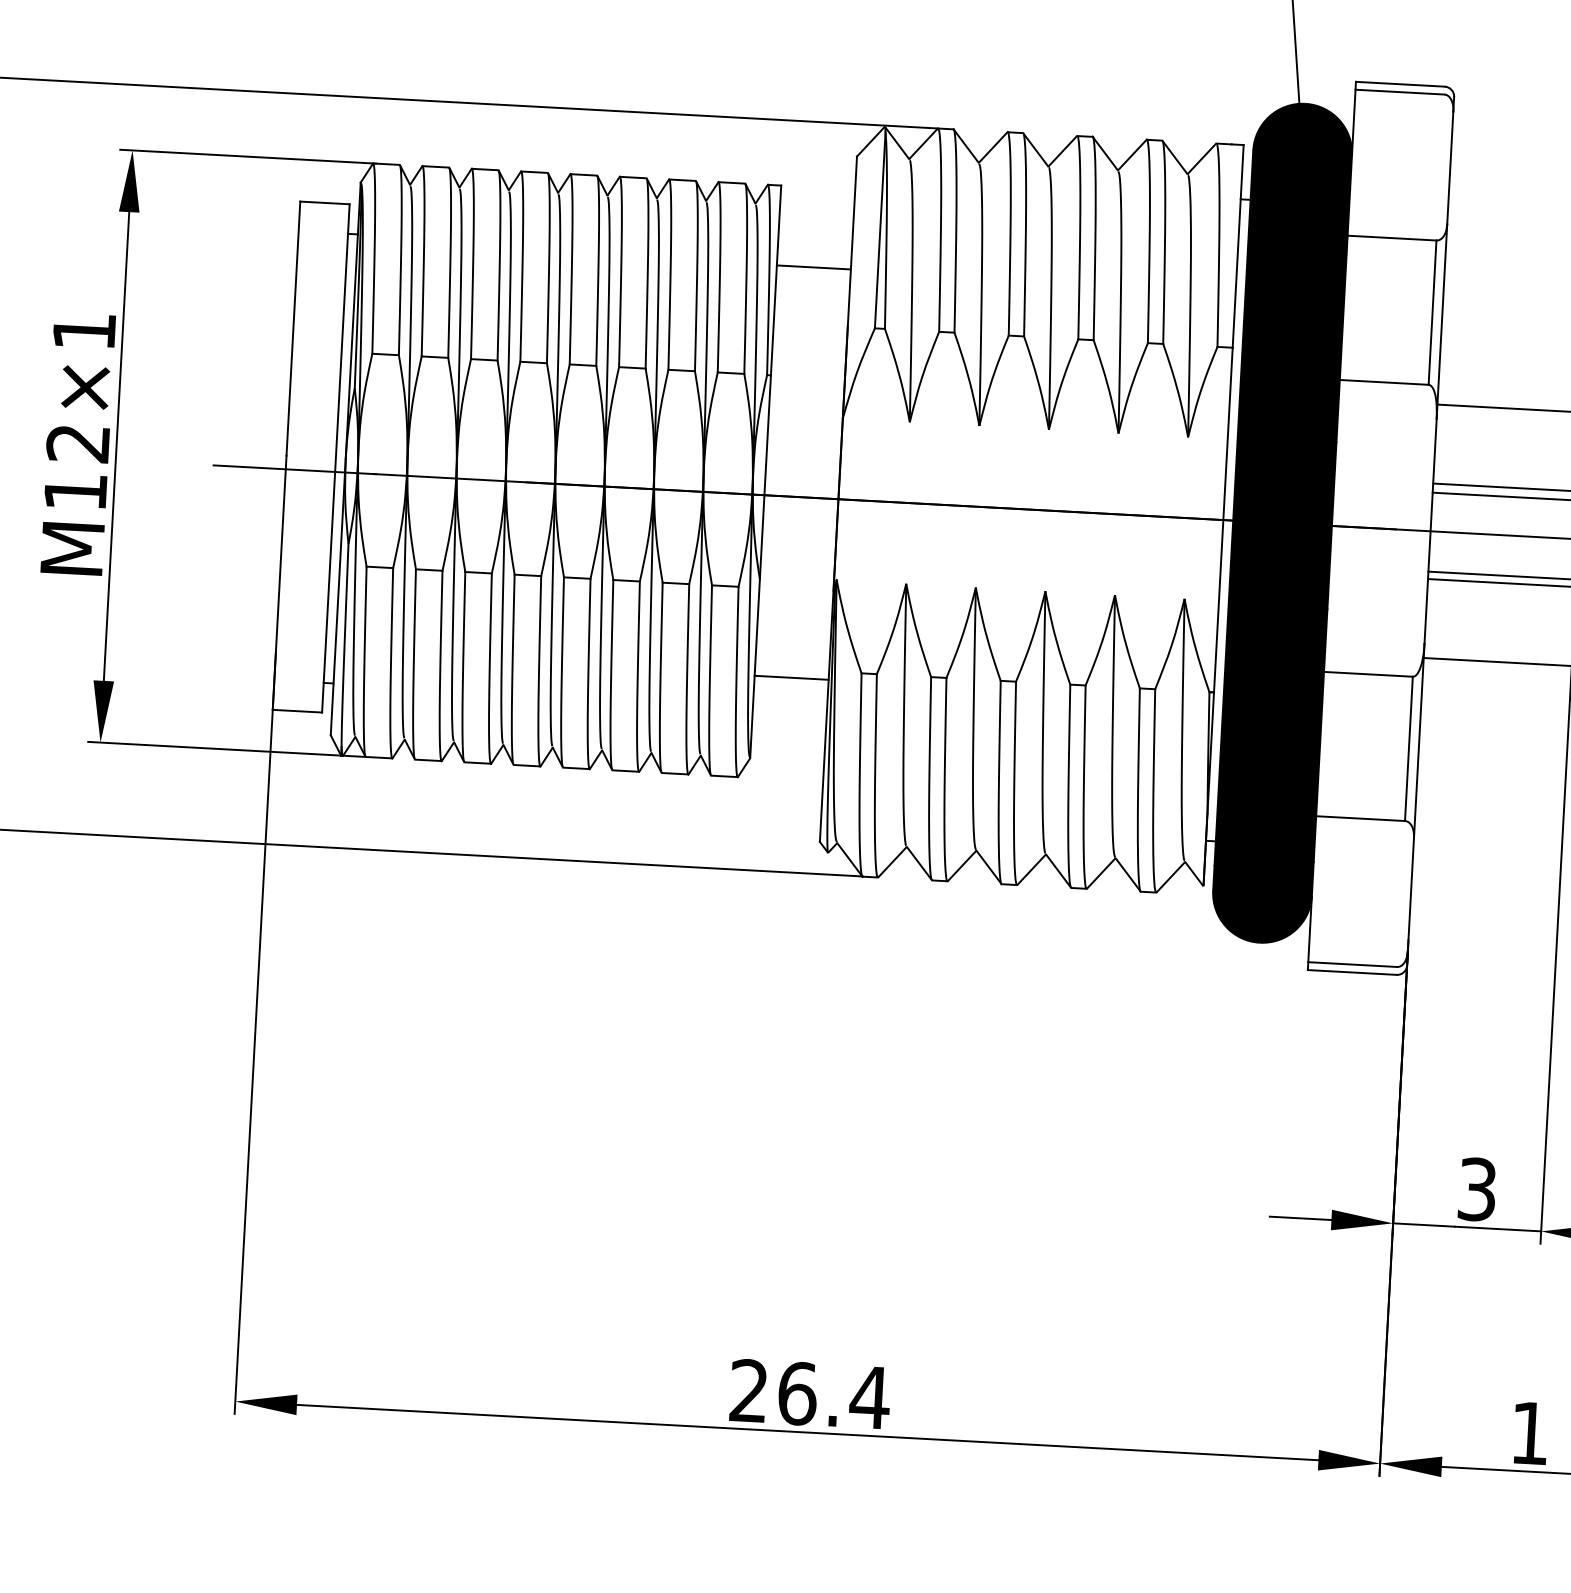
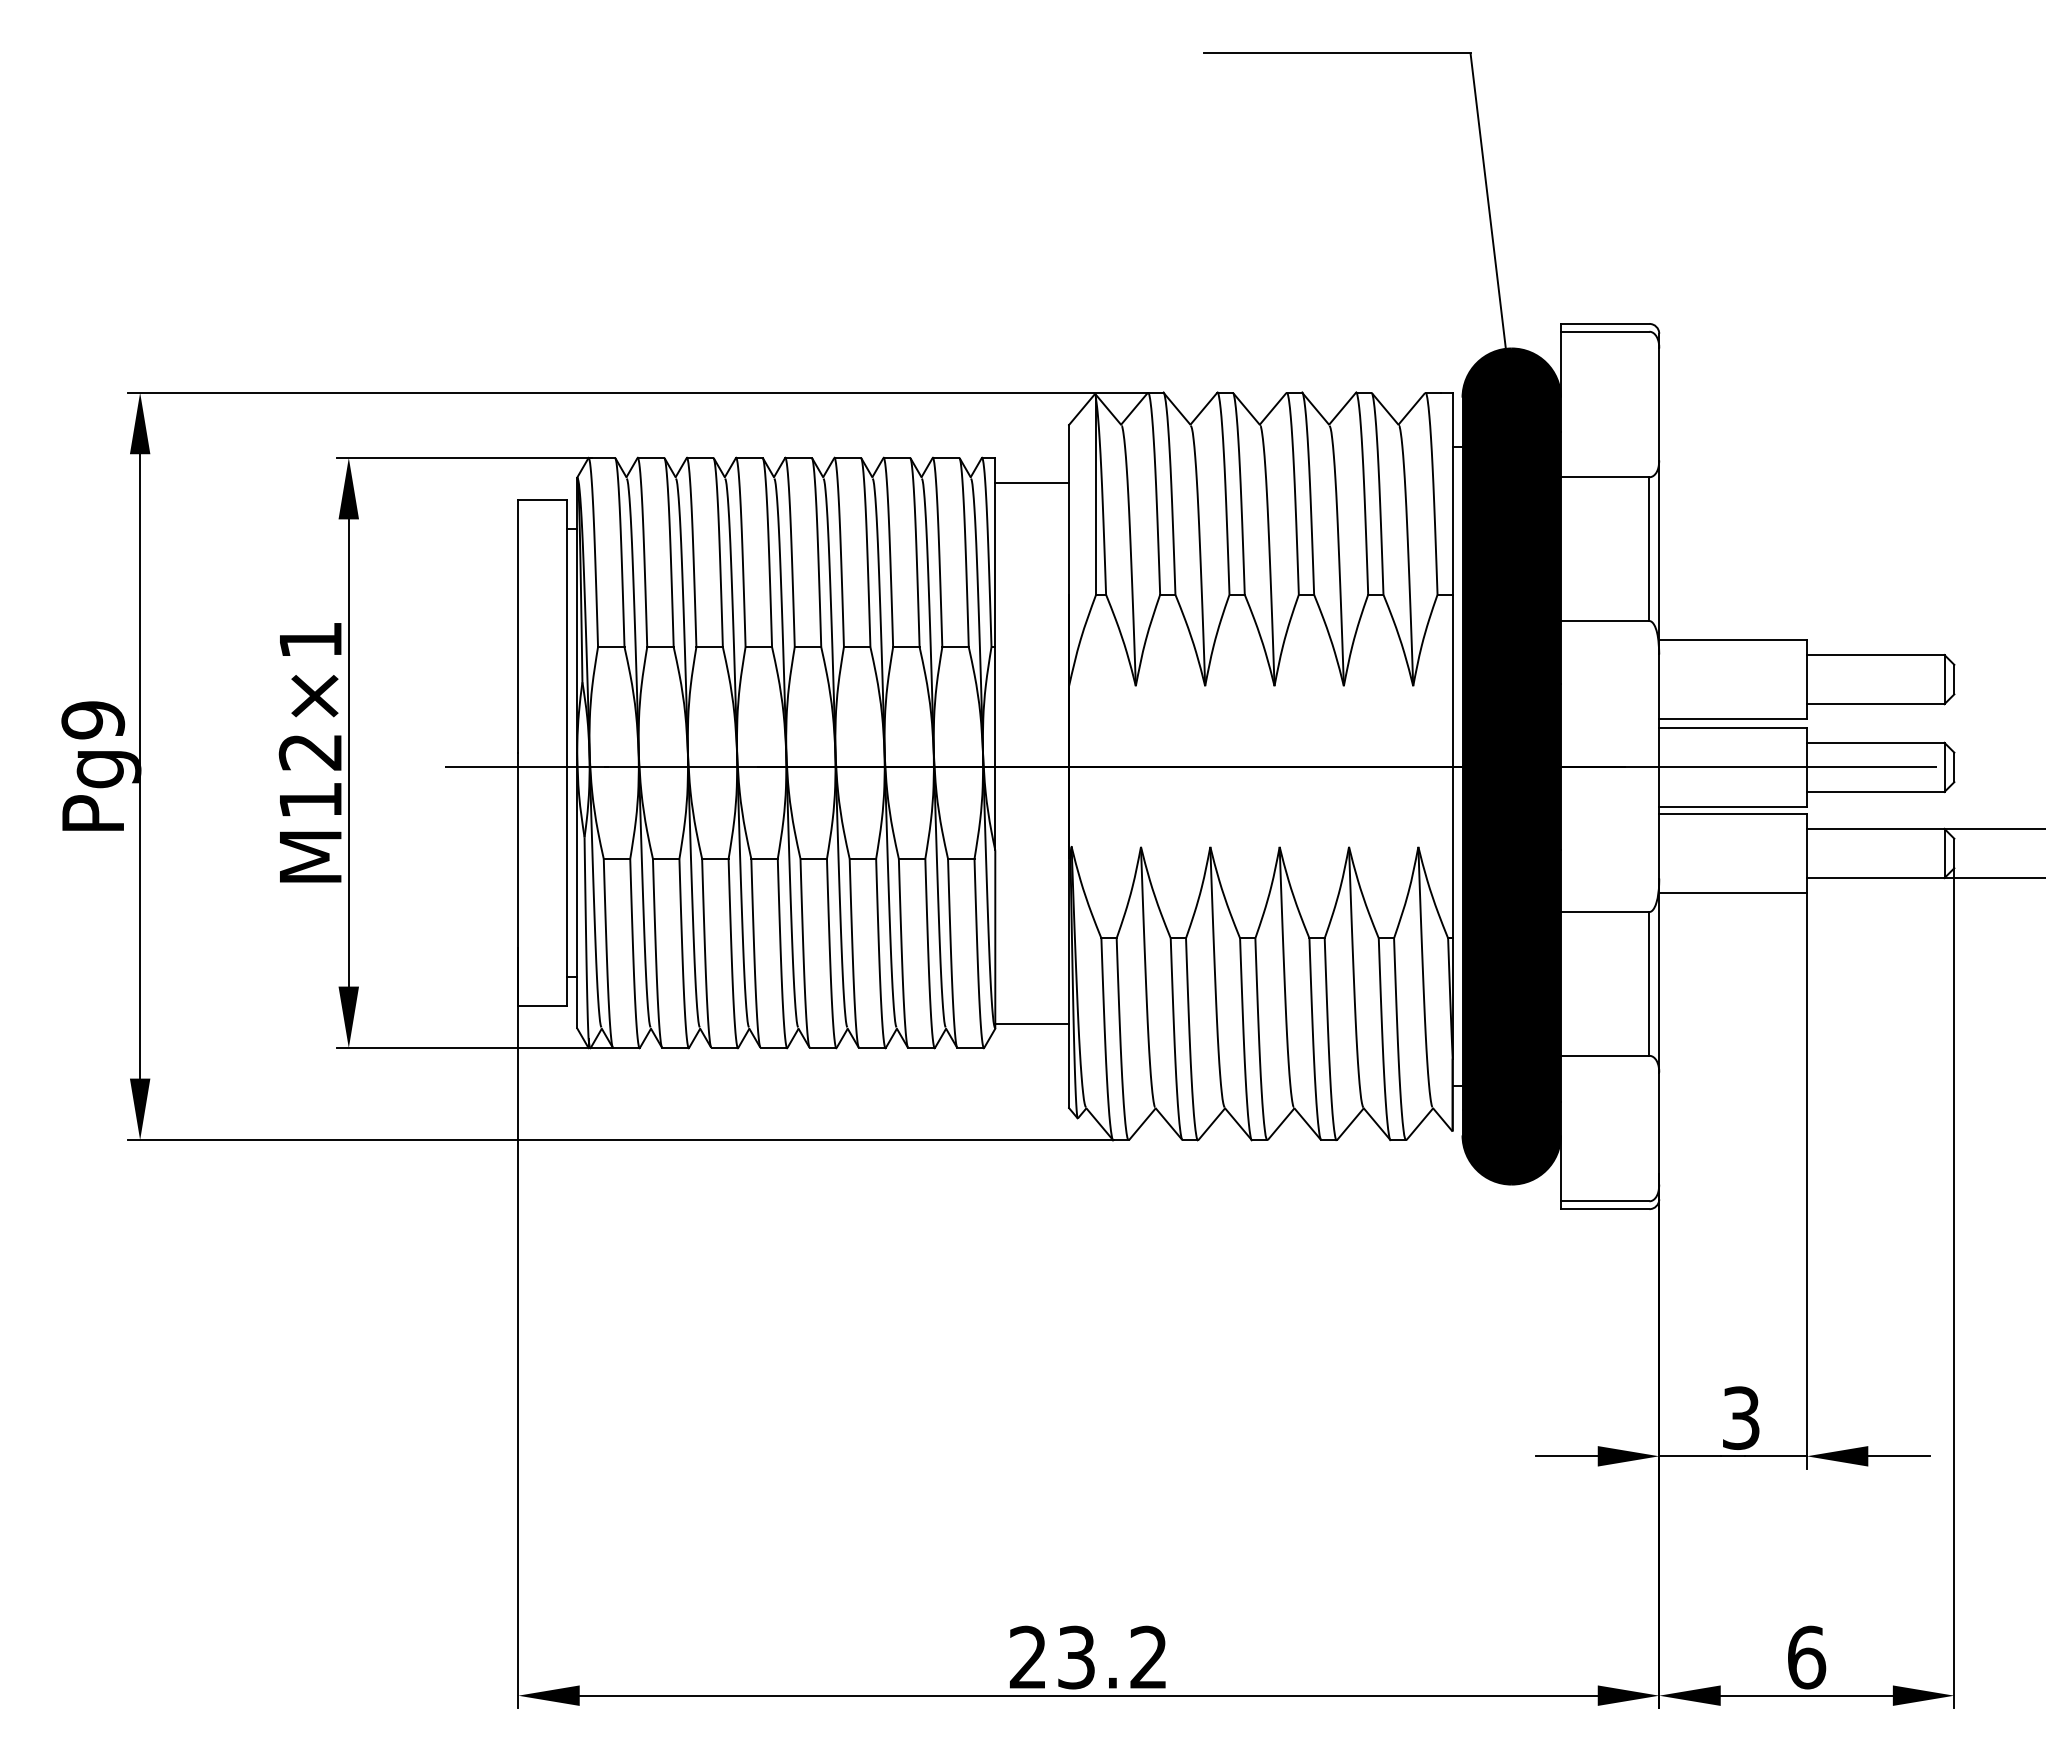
line: (814, 267) -> (1032, 482), moved
line: (791, 677) -> (1032, 1023), moved
text: (834, 1395) -> (1113, 1657), 26.4 -> 23.2
text: (1530, 1433) -> (1807, 1657), 1 -> 6

